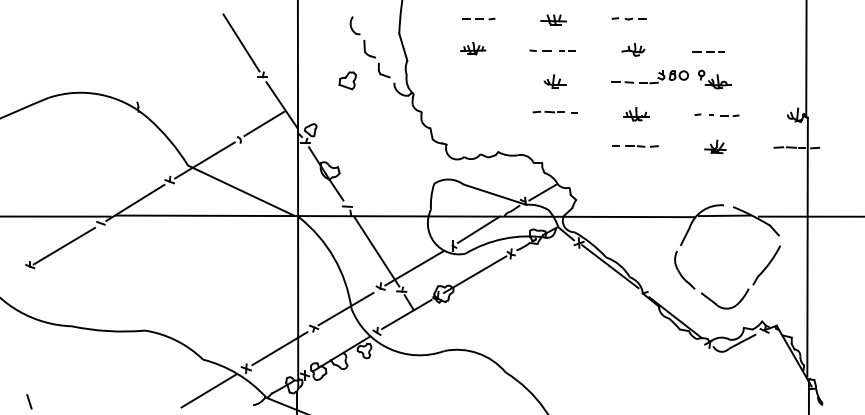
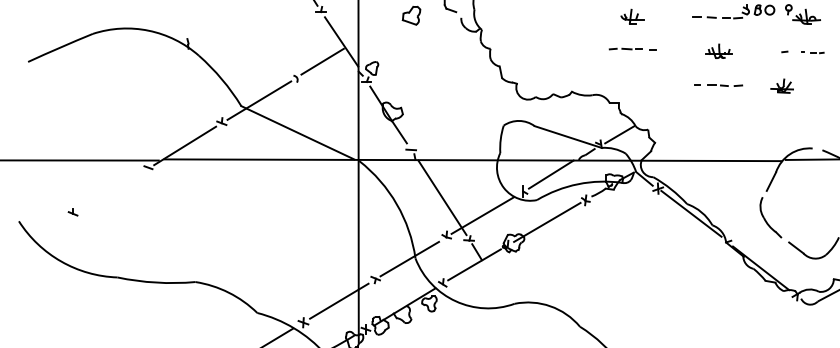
part: (724, 115) -> (813, 52), size x0.7
part: (715, 146) -> (782, 85), moved
line: (64, 245) -> (109, 191), removed

